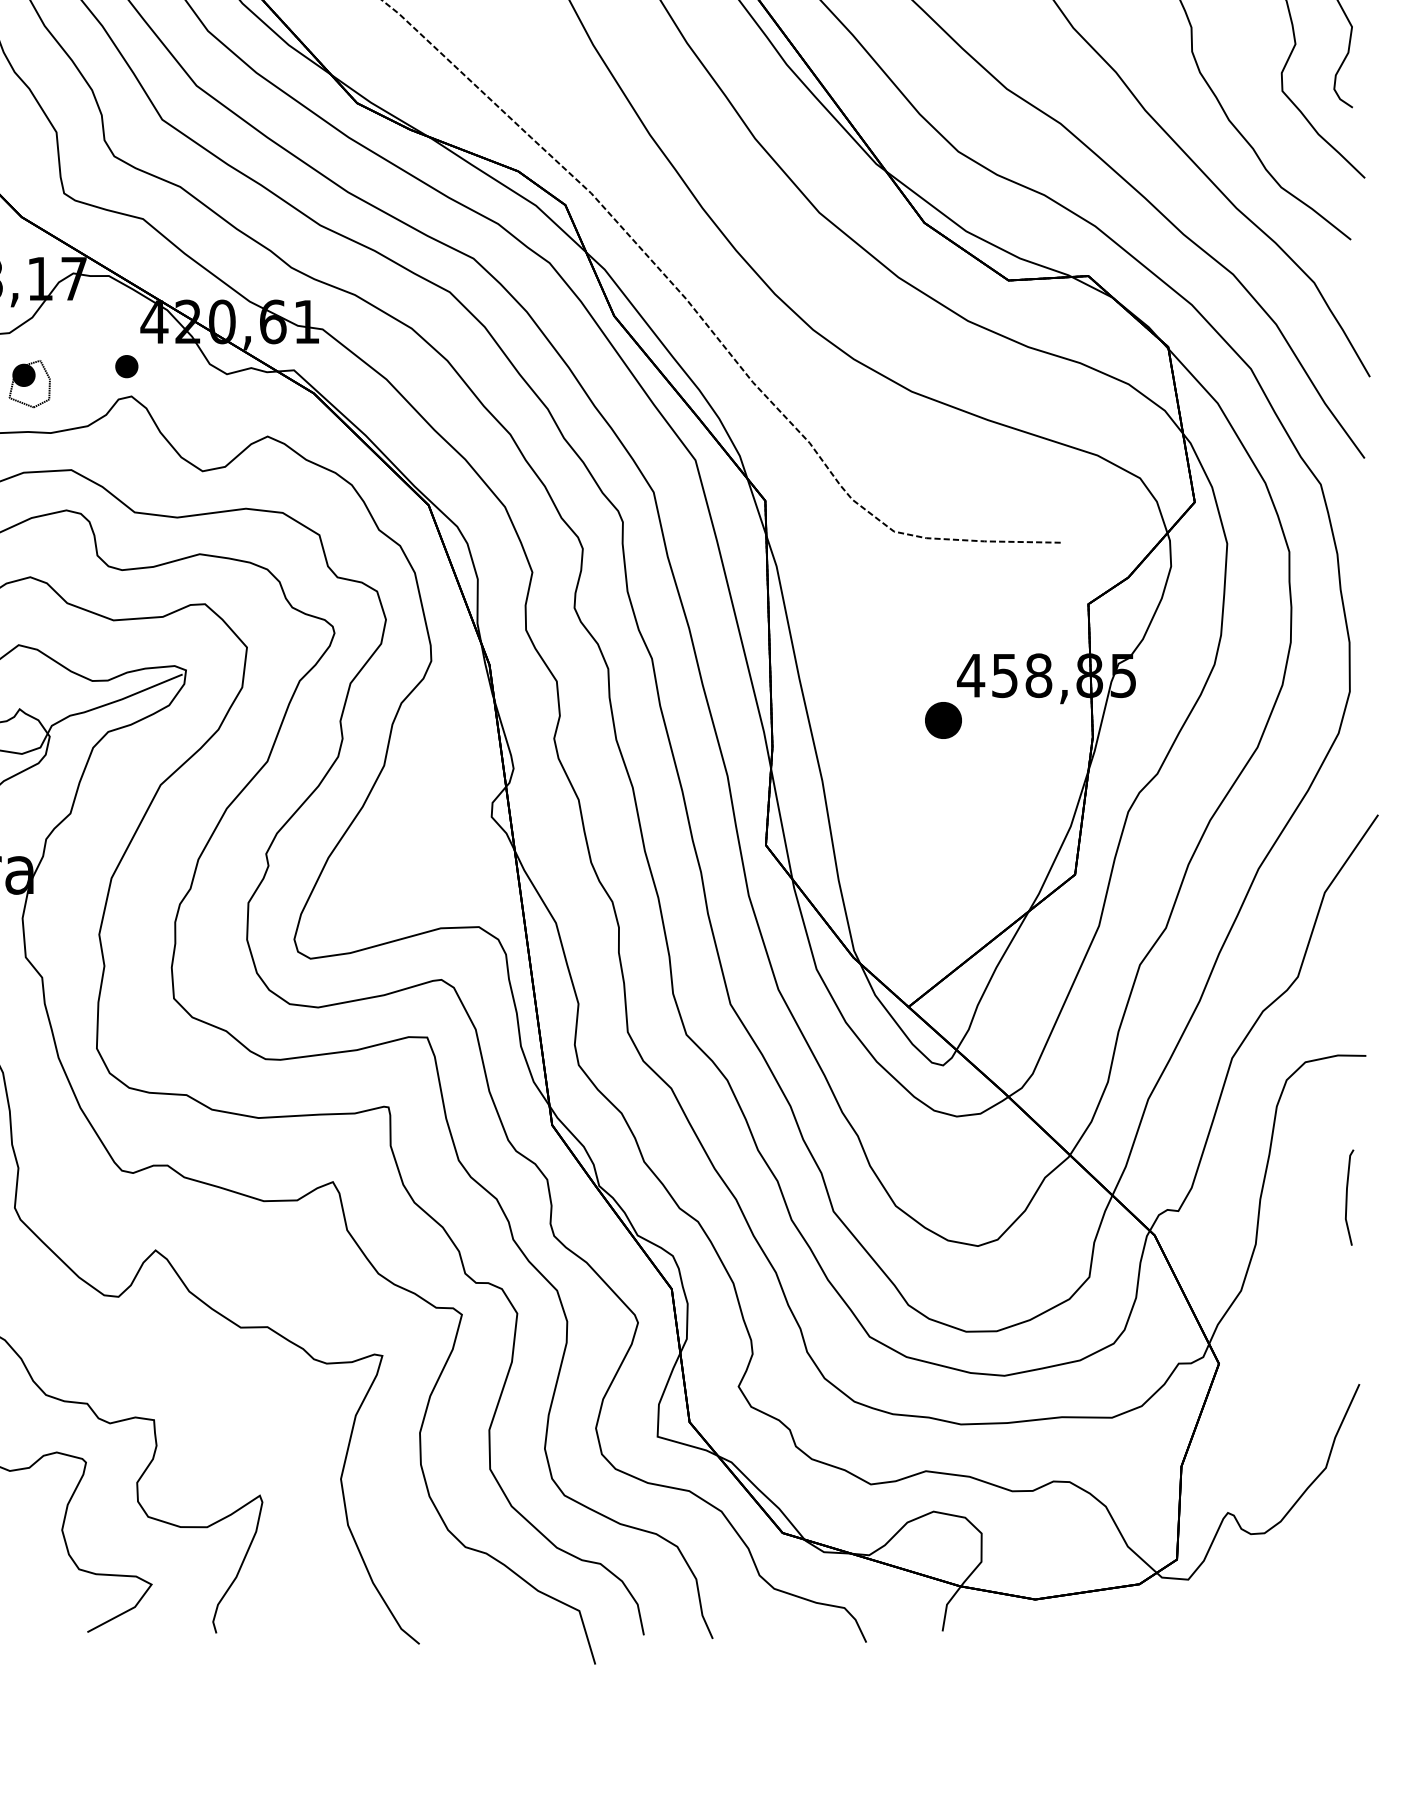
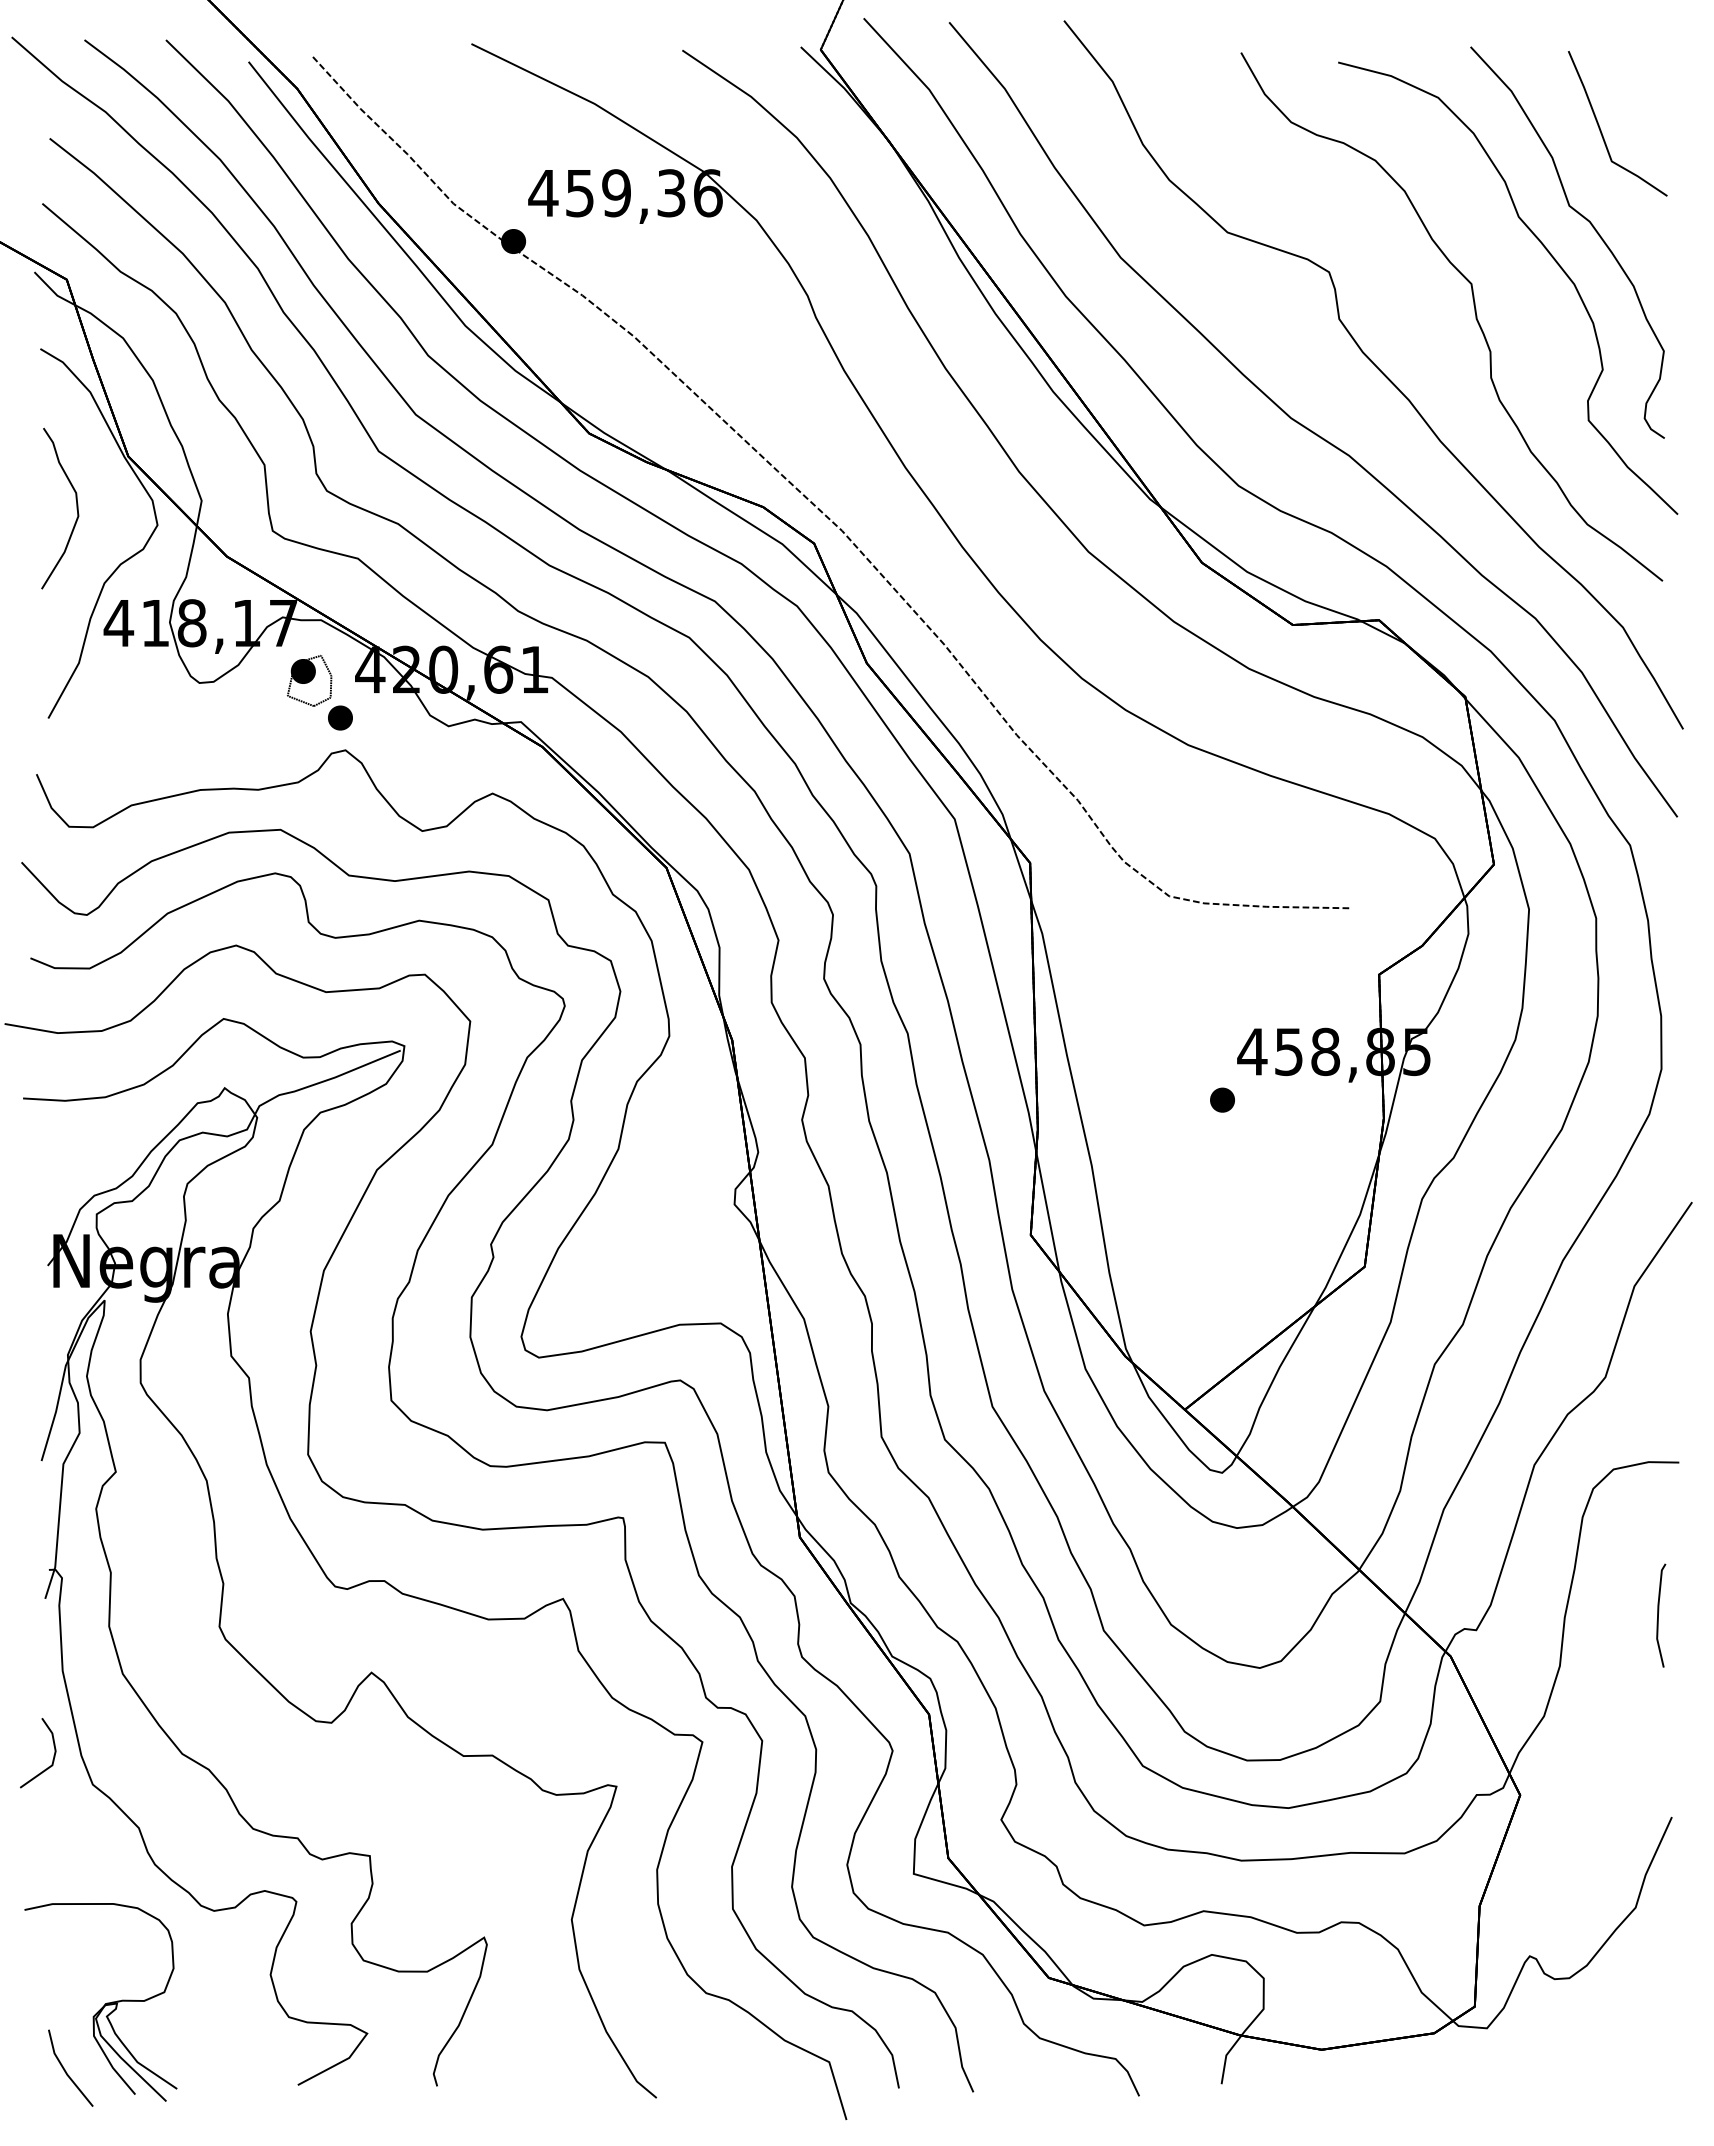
part: (29, 383) -> (309, 680), moved
part: (943, 719) -> (1222, 1099), size x0.62

